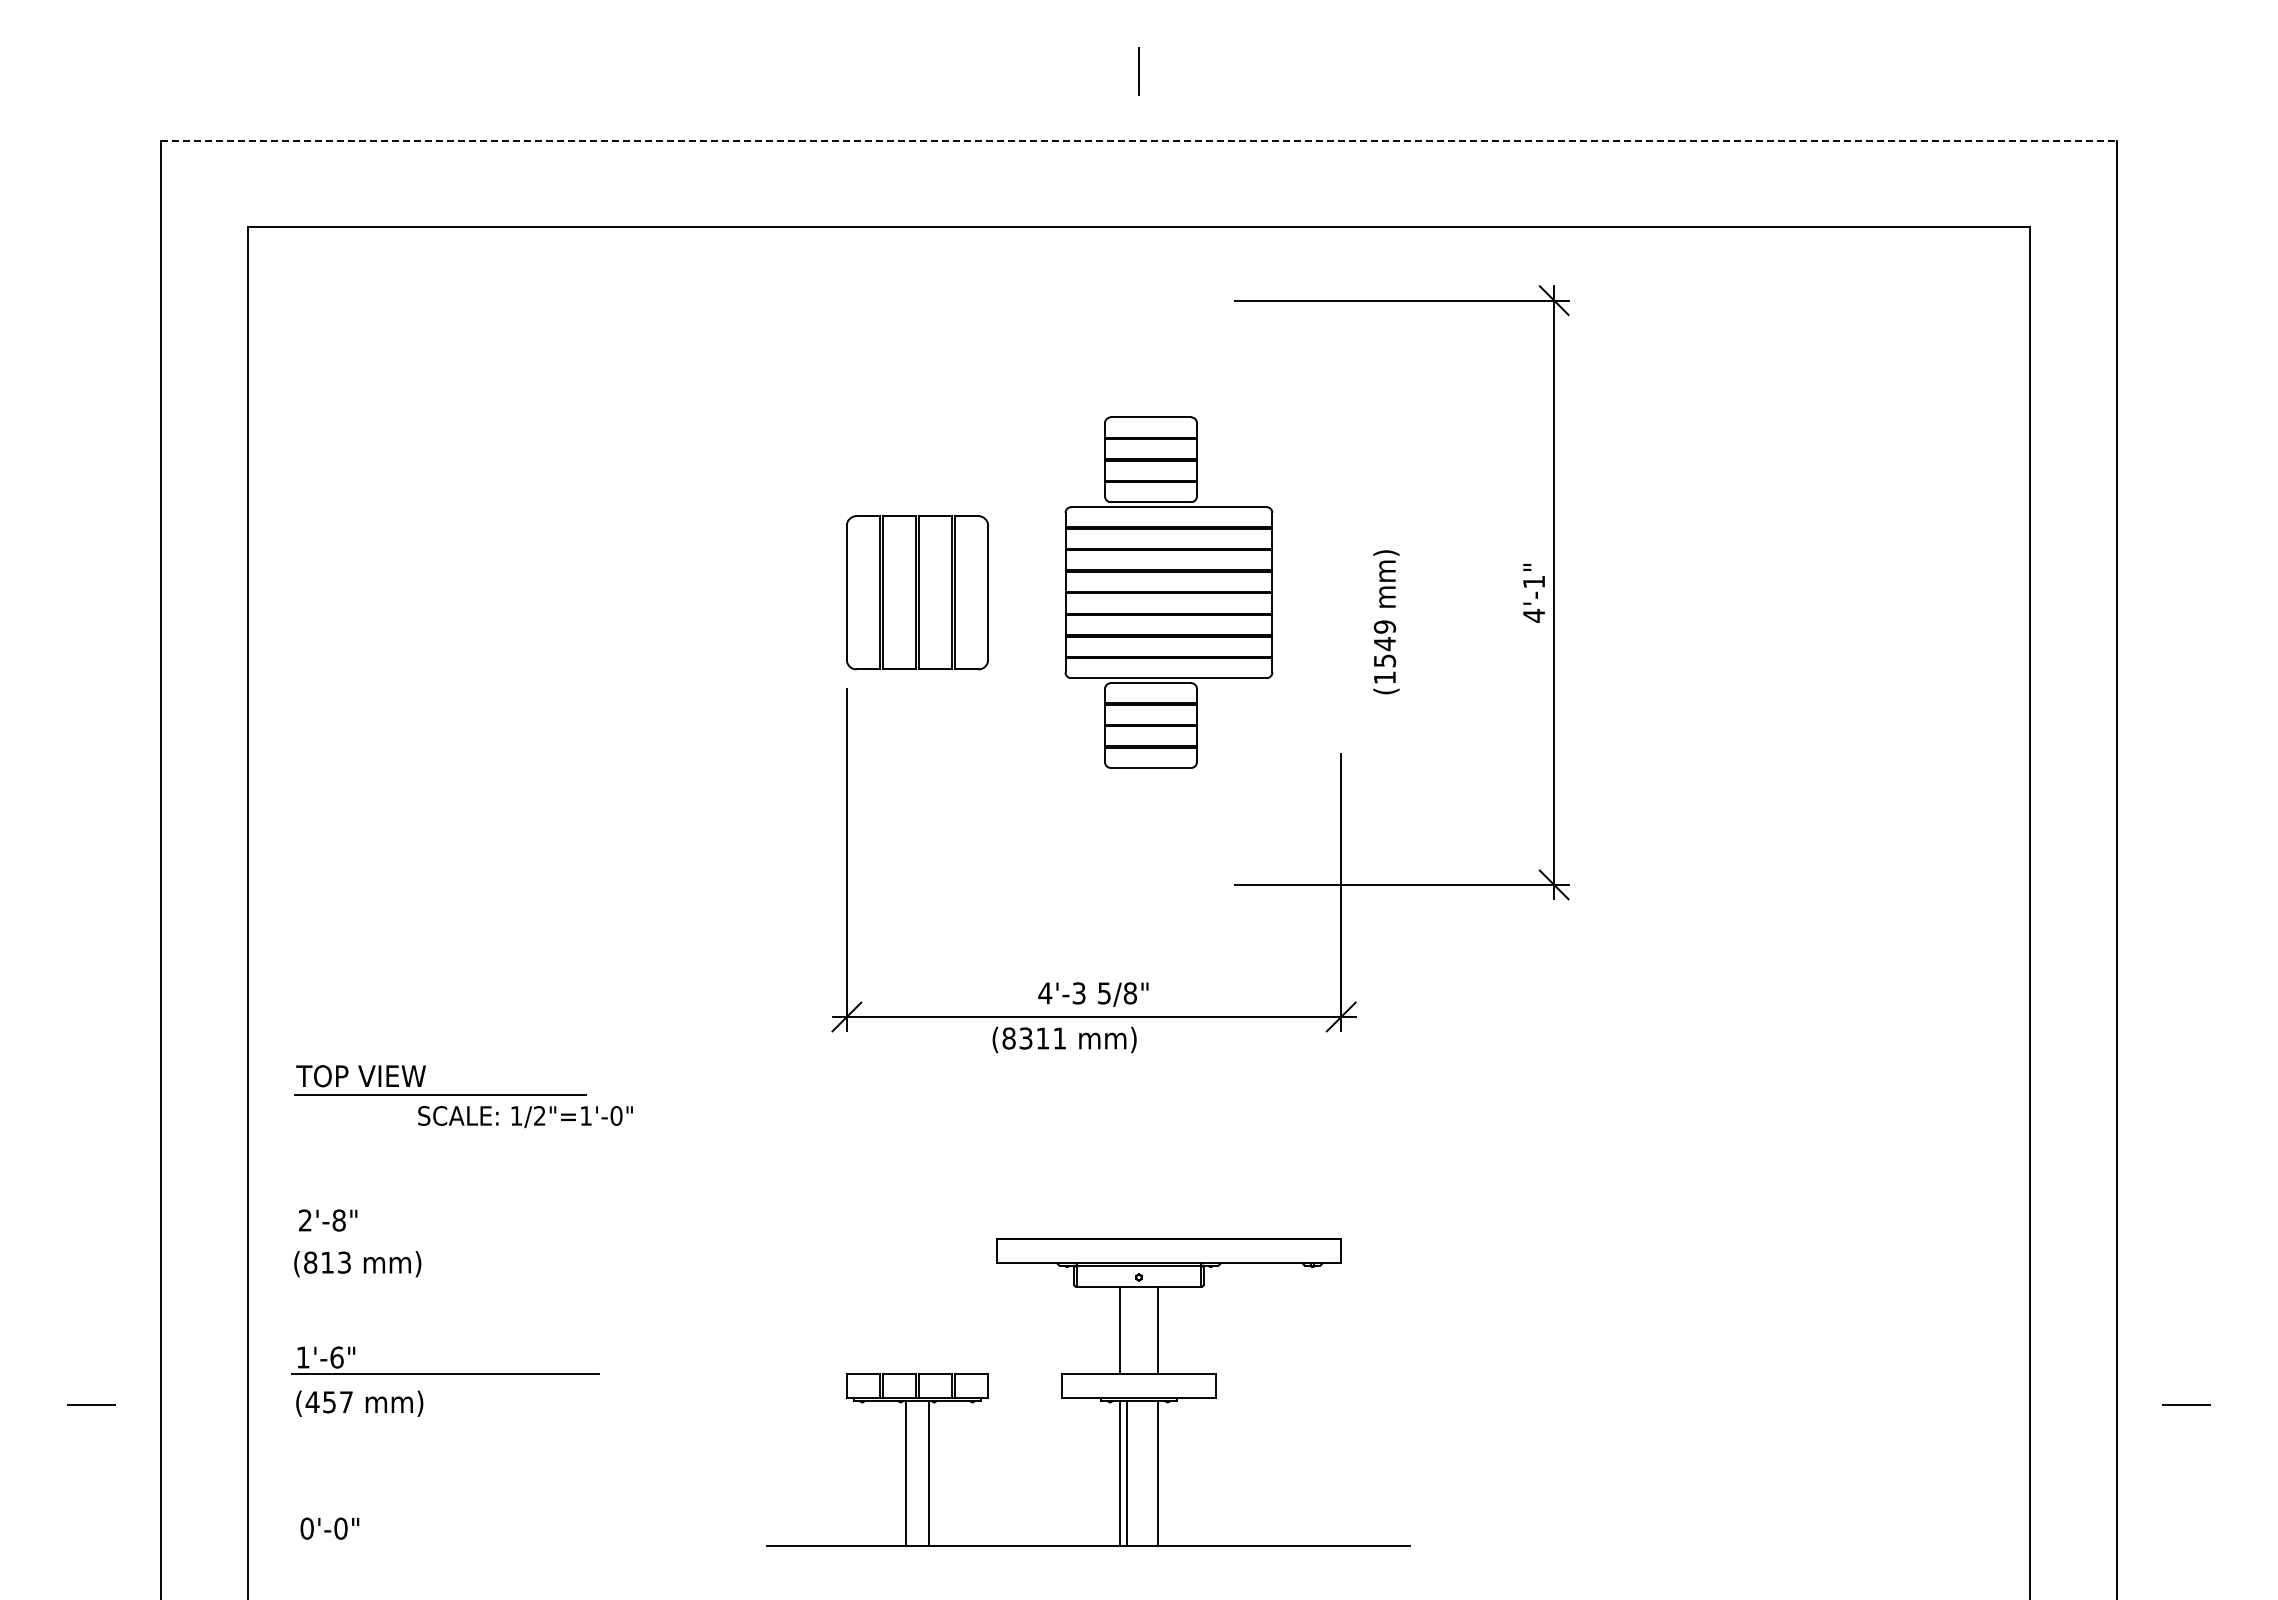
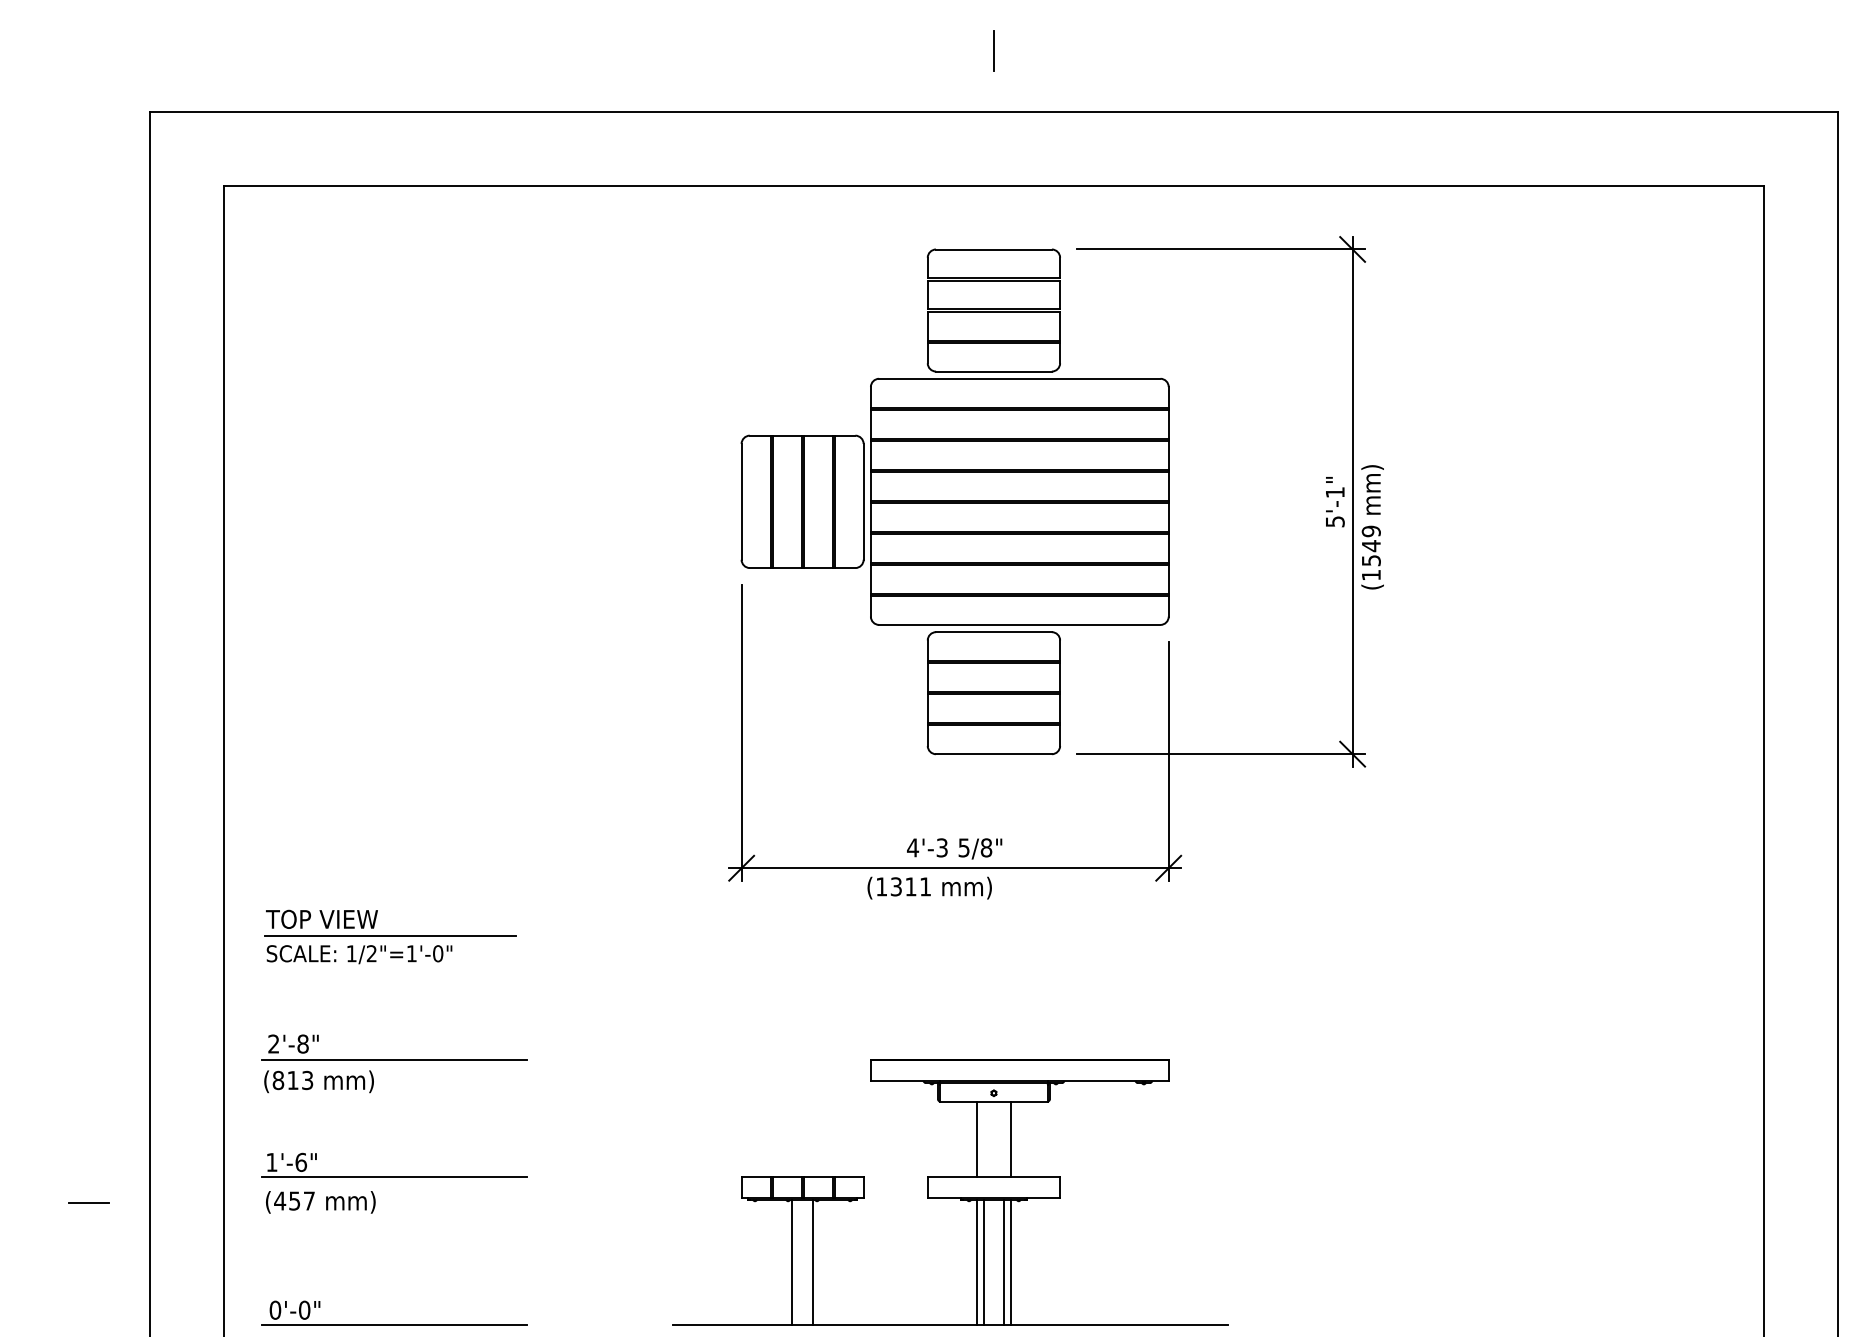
line: (1138, 141) -> (993, 112), dashed -> solid
part: (1168, 592) -> (1019, 501), size x1.67
text: (1534, 615) -> (1335, 521), 4'-1" -> 5'-1"
text: (1386, 622) -> (1372, 527), moved
text: (1008, 1038) -> (881, 886), (8311 -> (1311
text: (525, 1117) -> (359, 955), moved
line: (444, 1239) -> (394, 1060), added
line: (1150, 1472) -> (1003, 1261), added
line: (444, 1545) -> (394, 1324), added

